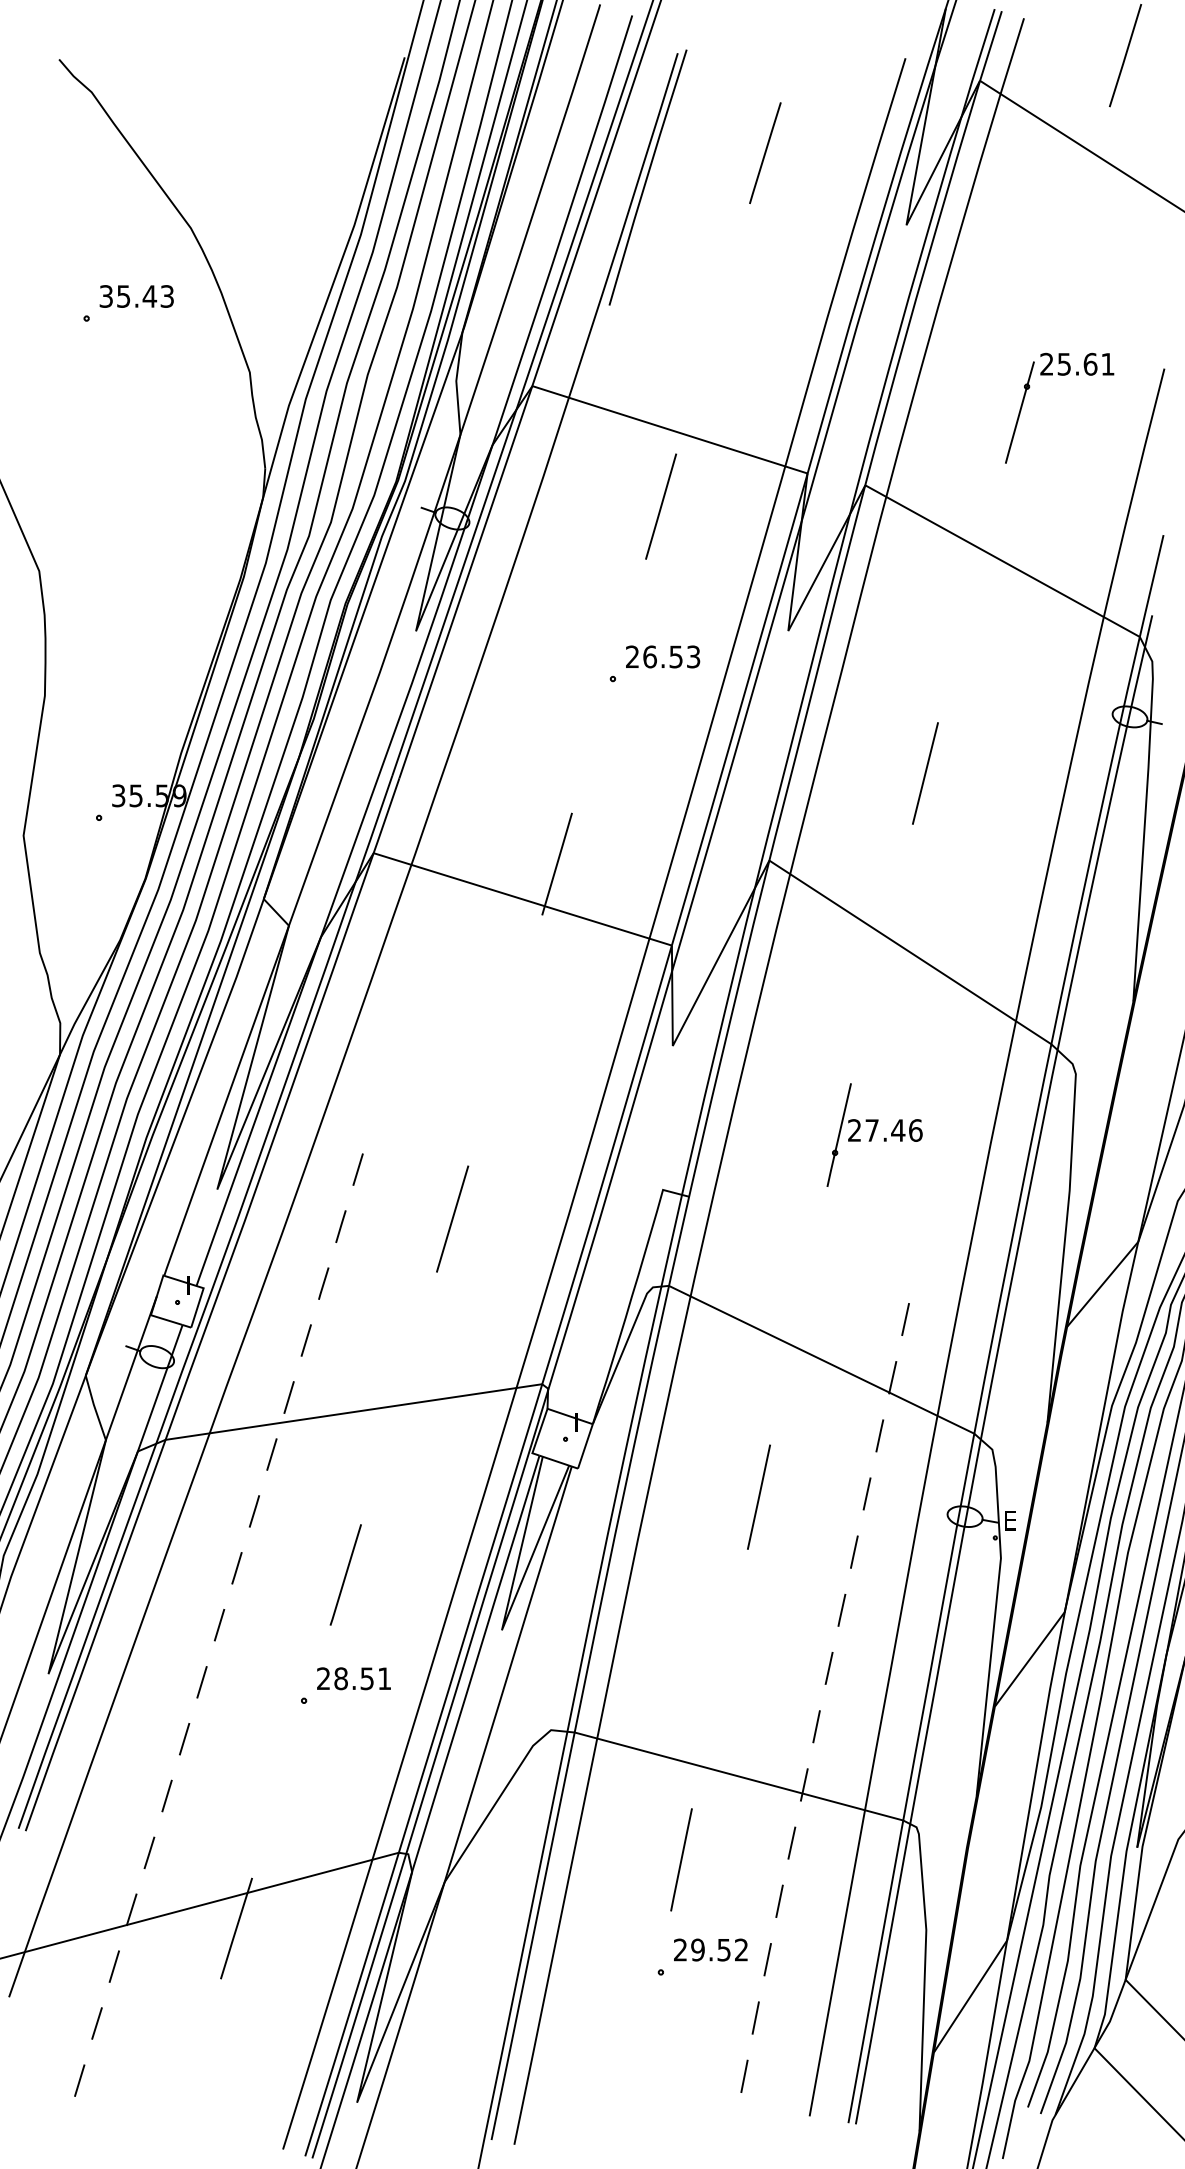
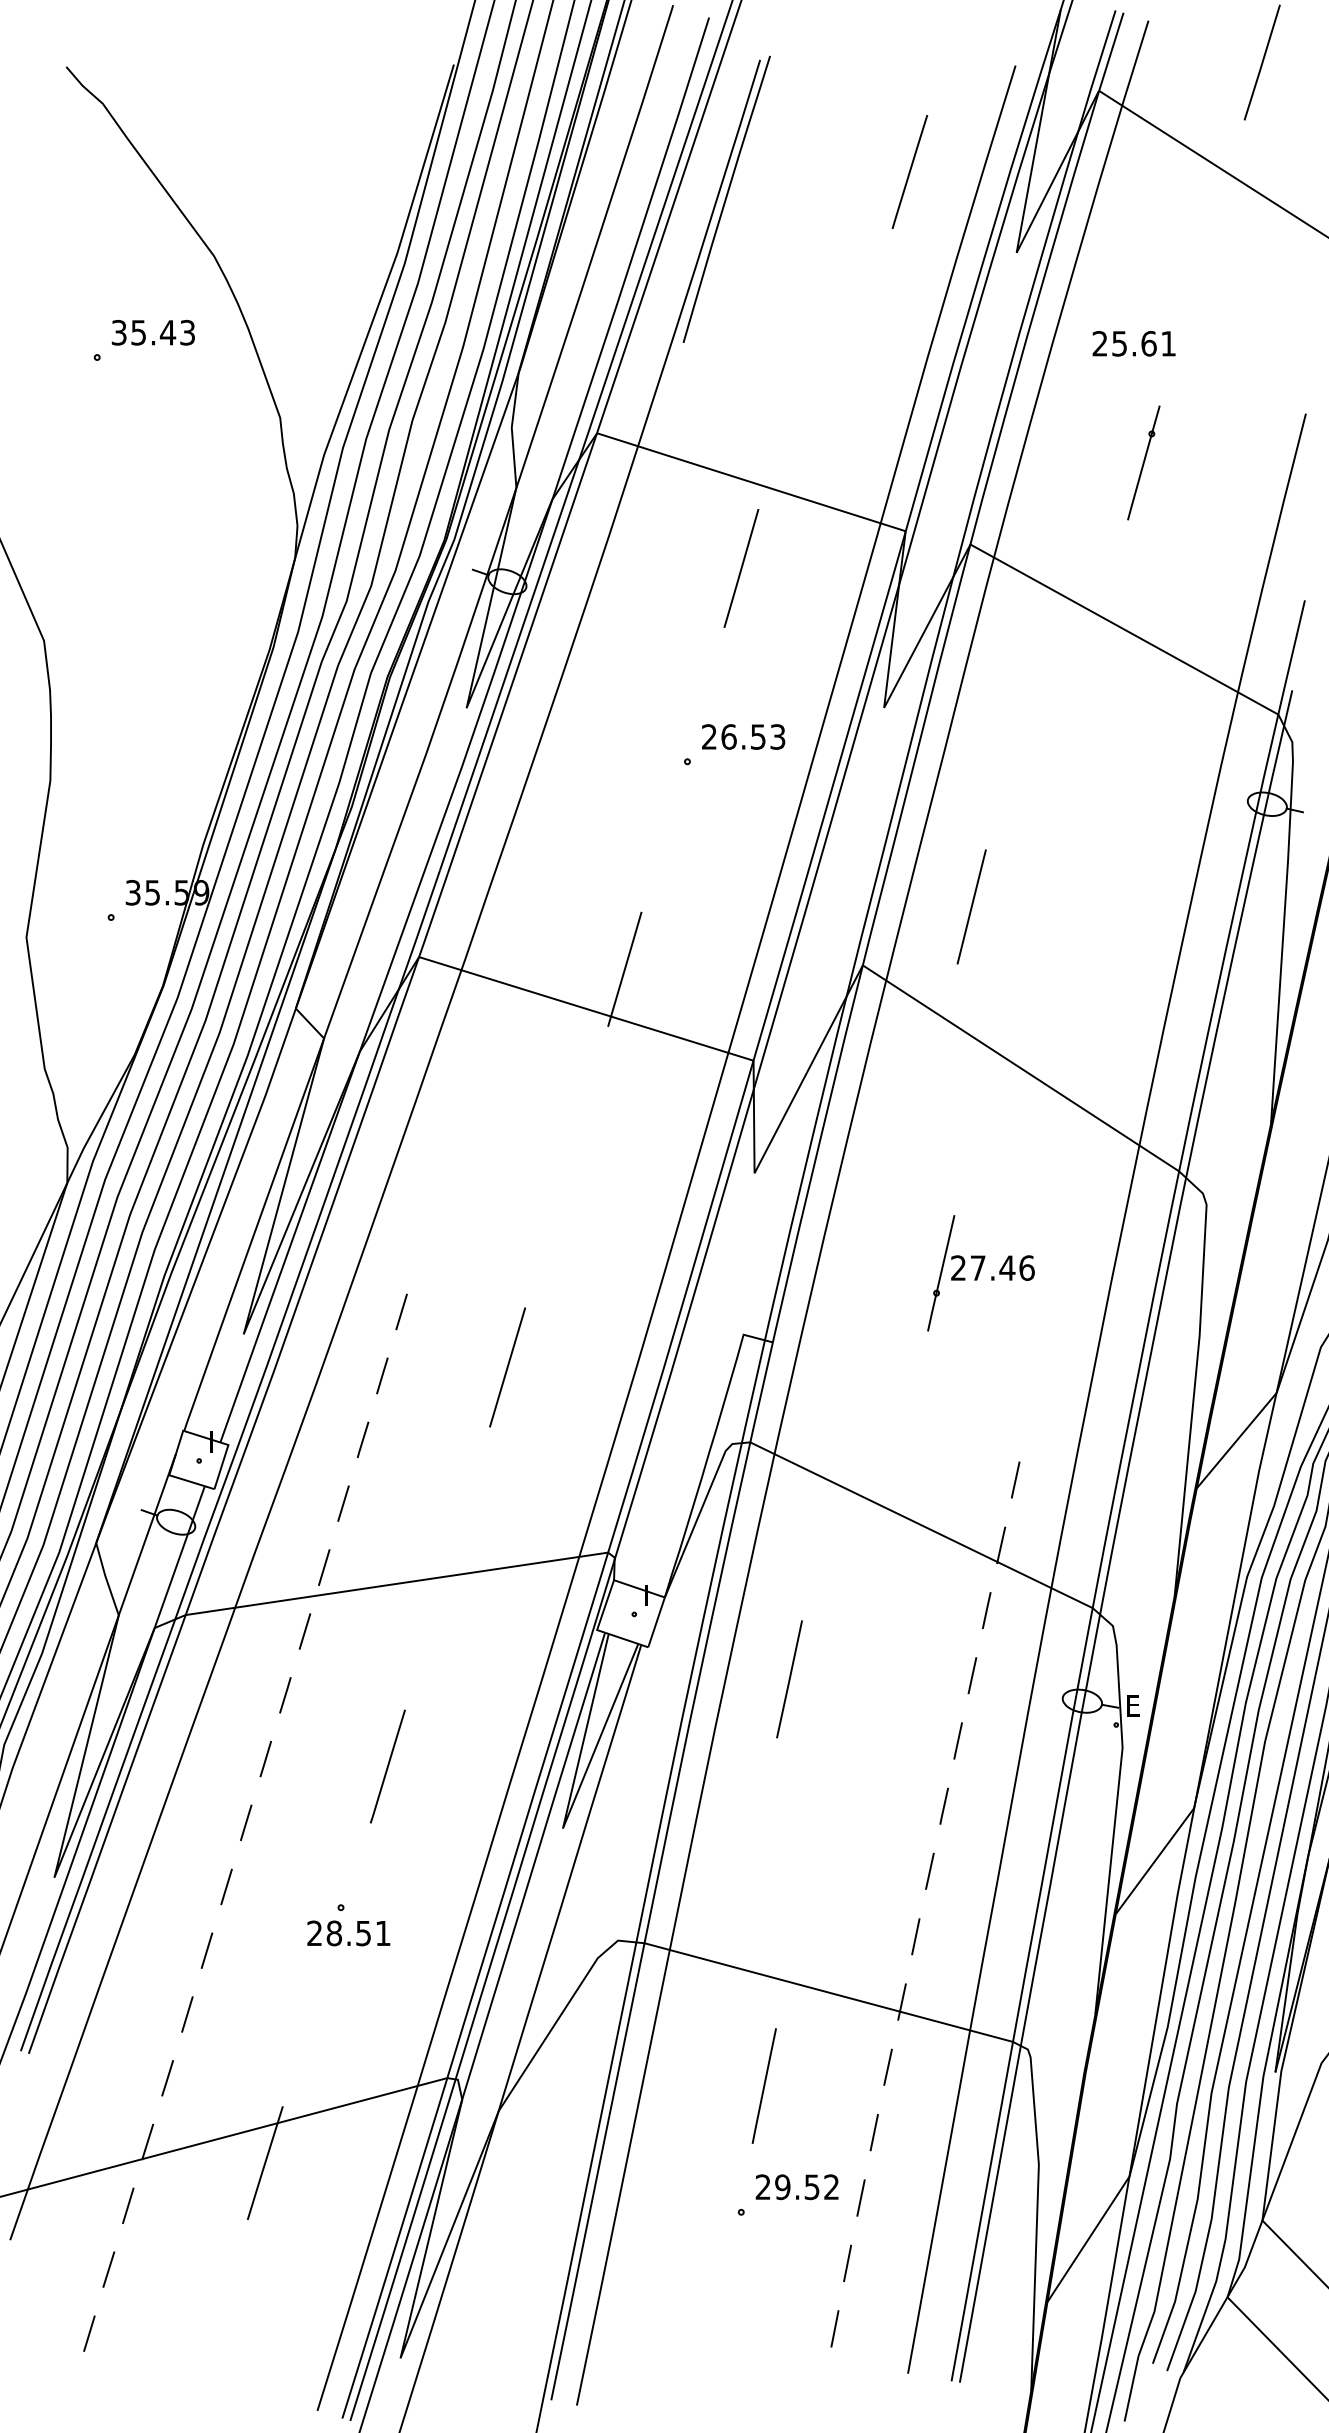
line: (765, 152) -> (910, 171), moved
text: (1077, 363) -> (1134, 342), moved
line: (925, 773) -> (971, 906), moved
line: (758, 1496) -> (788, 1678), moved
text: (353, 1678) -> (348, 1933), moved

